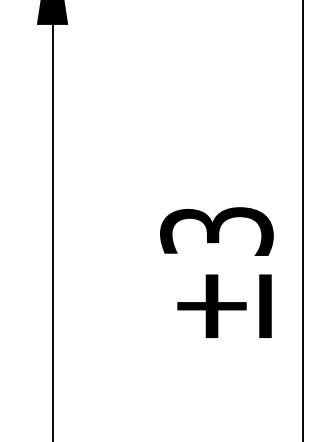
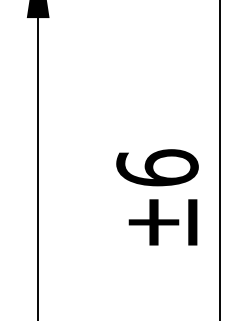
text: (216, 230) -> (157, 167), ±3 -> ±6

